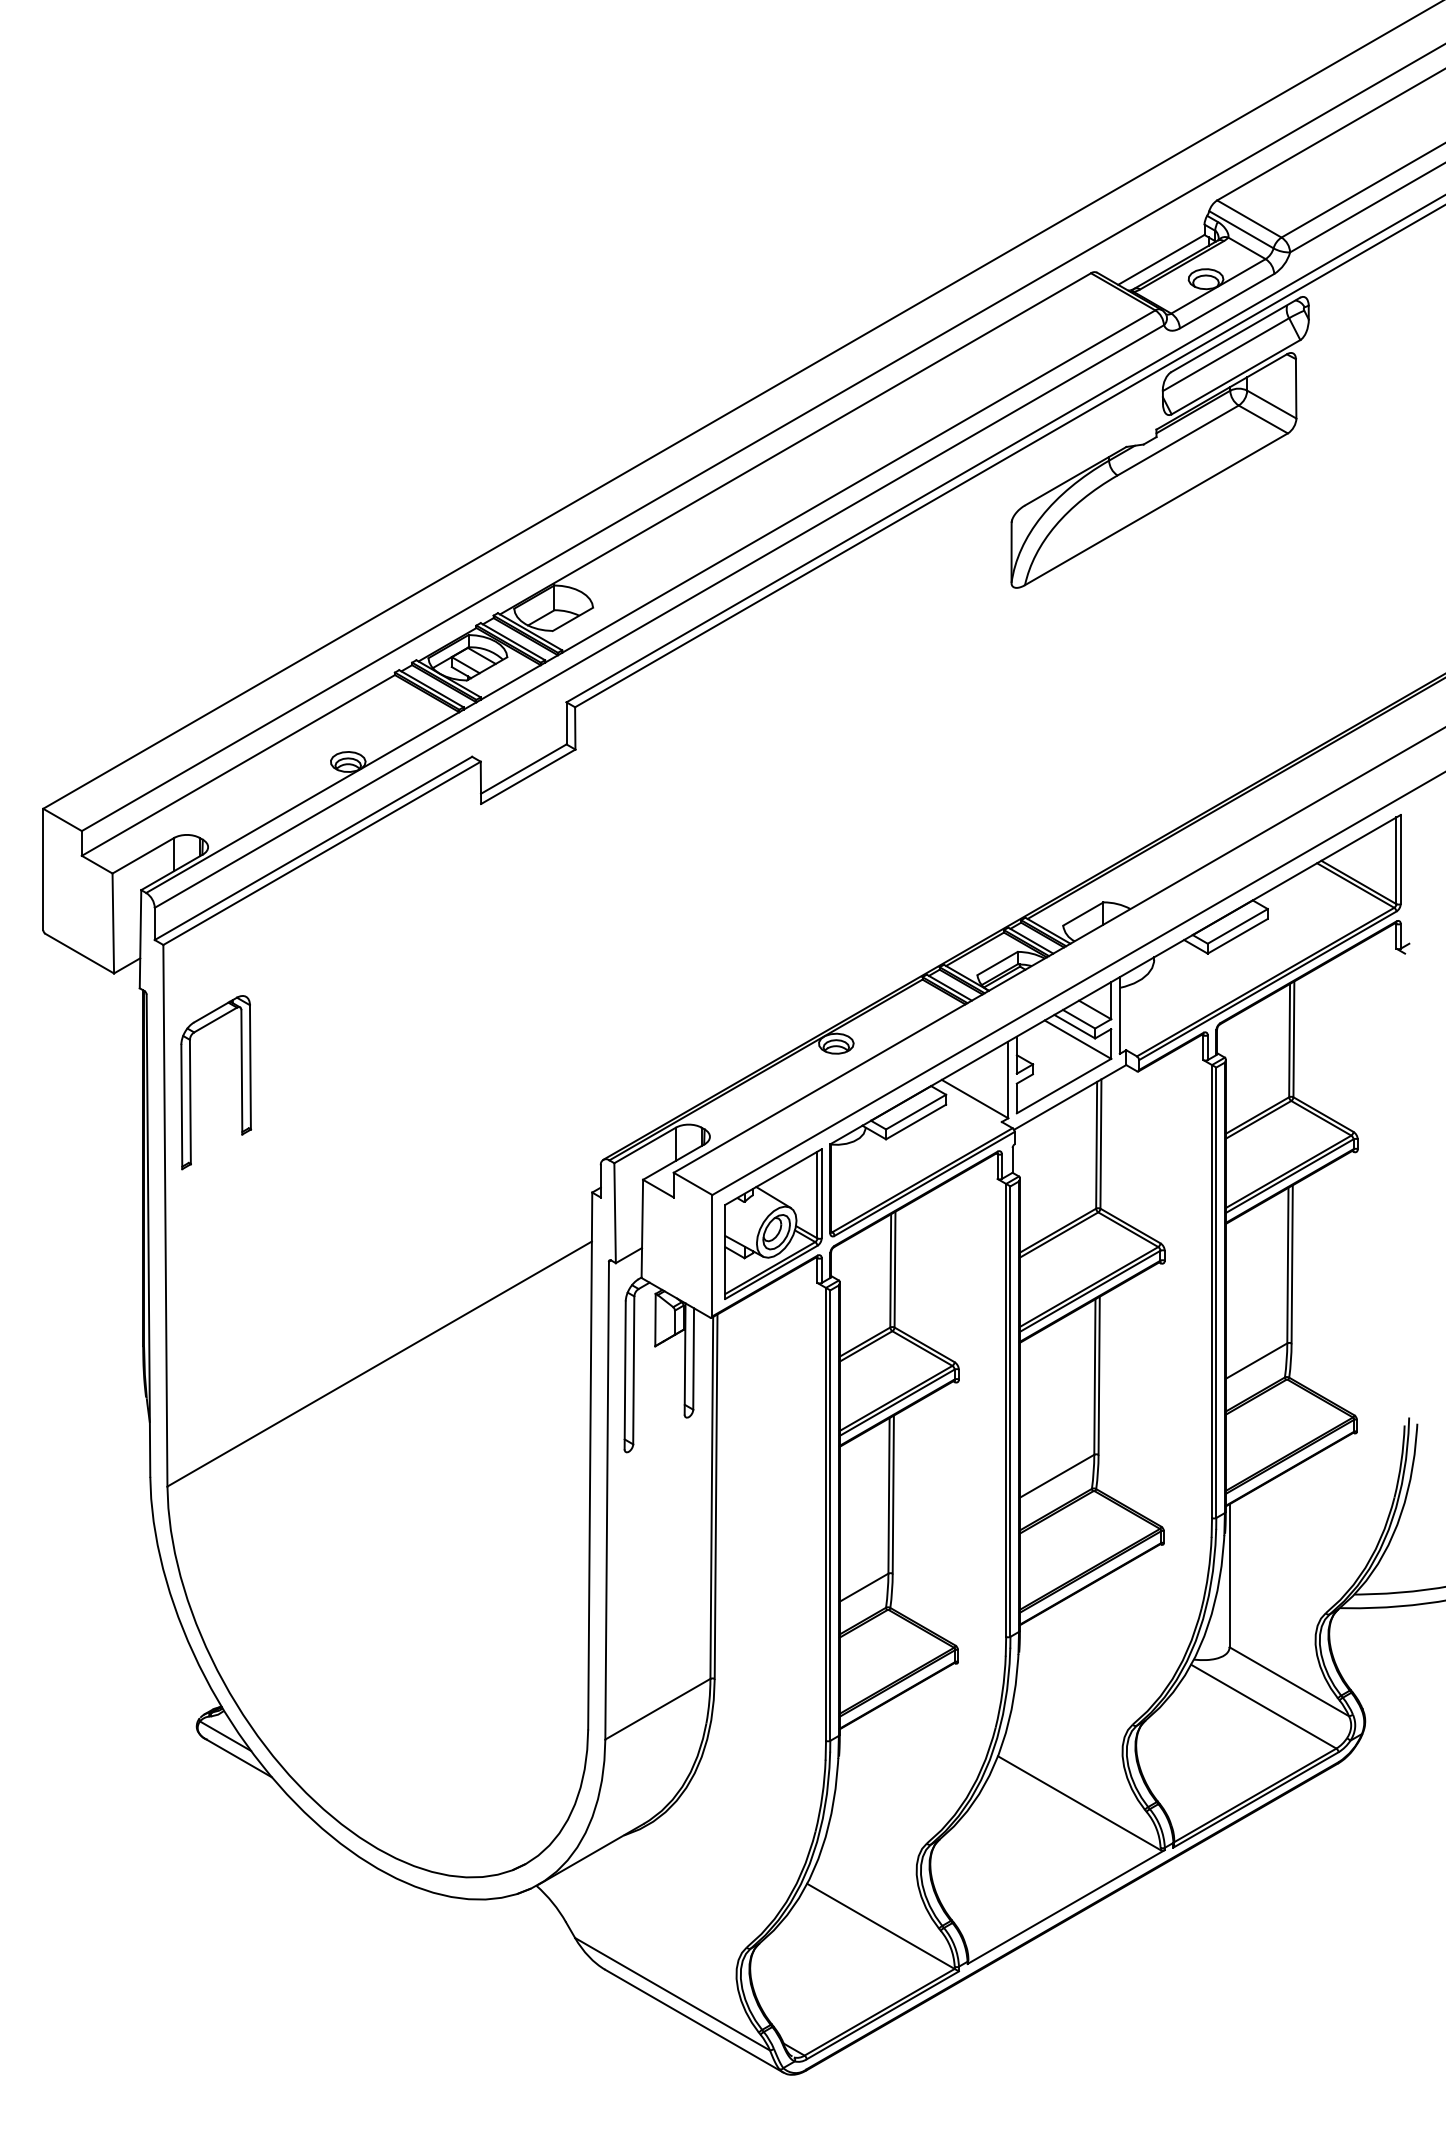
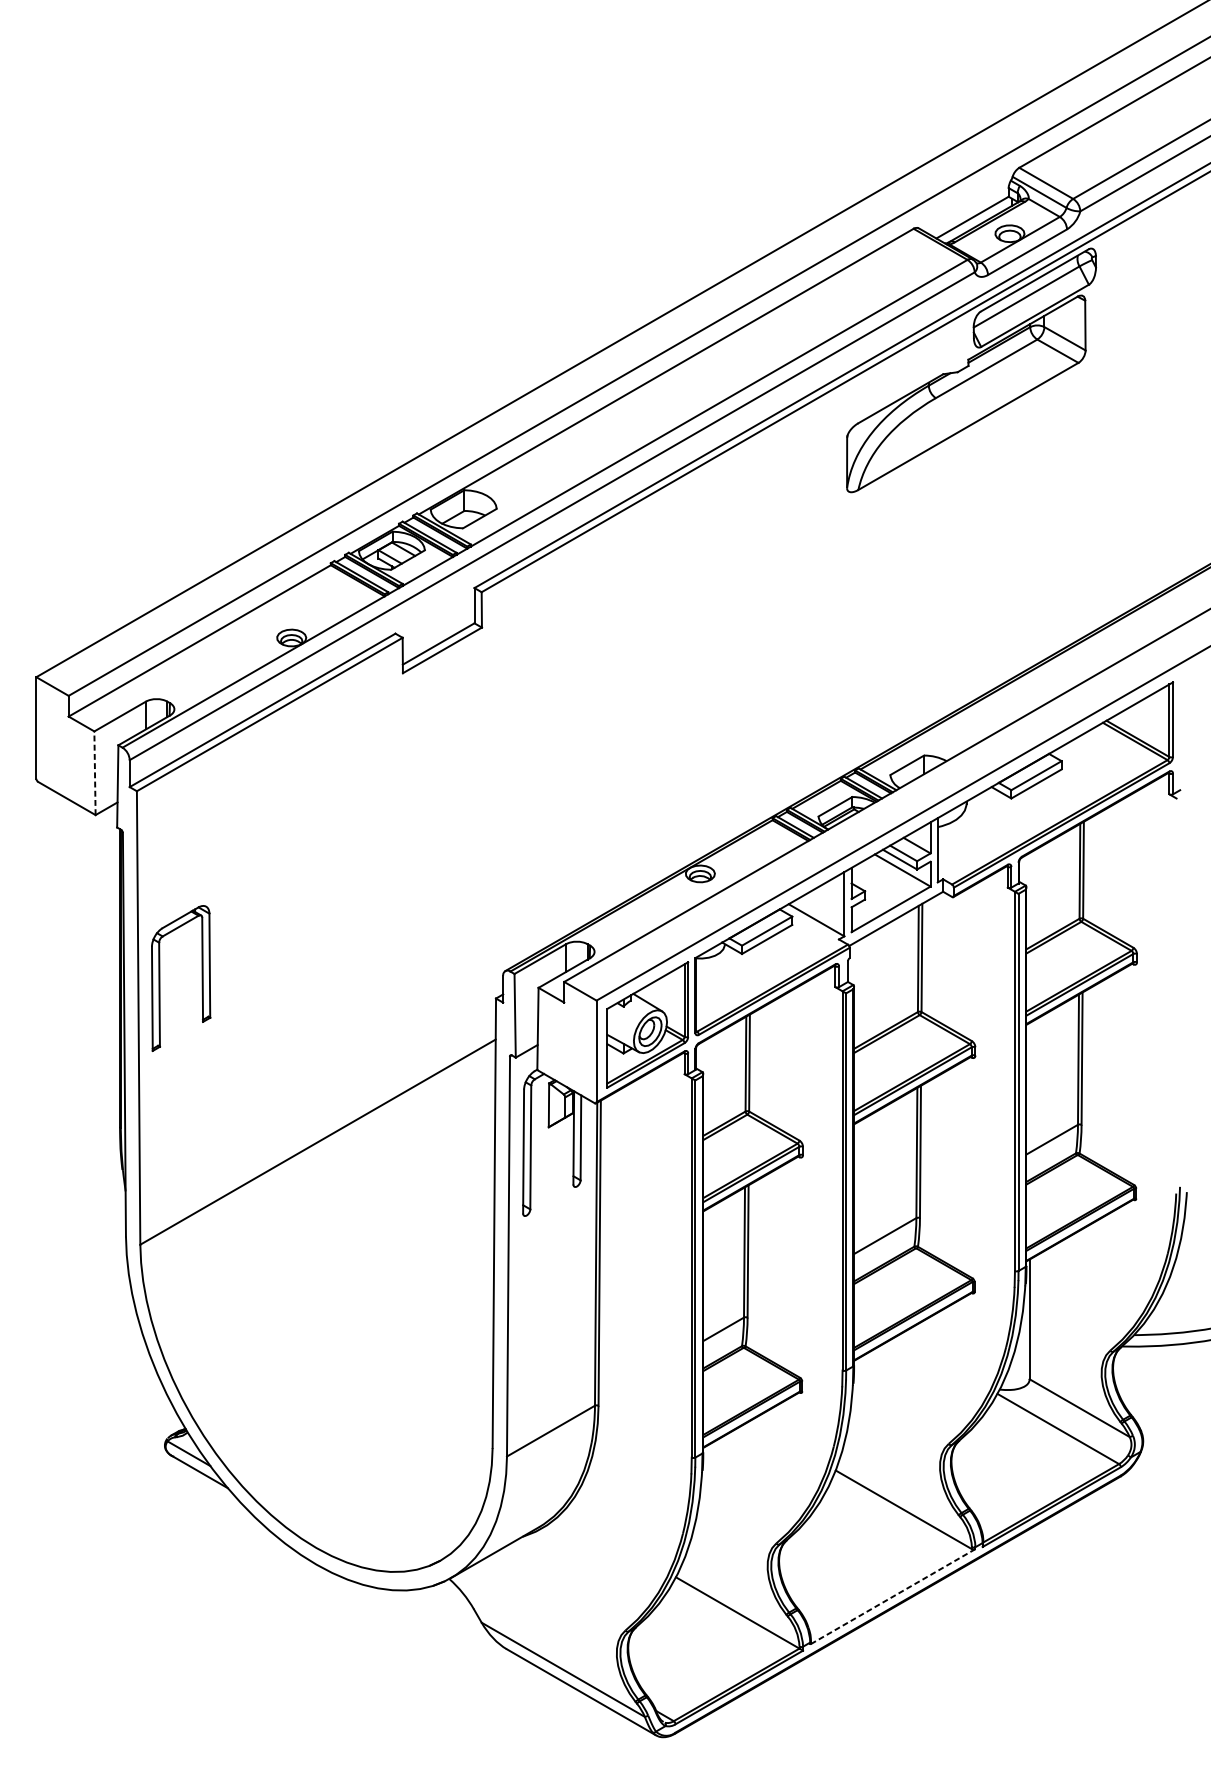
line: (113, 923) -> (95, 773), solid -> dashed
part: (191, 1082) -> (160, 978), moved
line: (1066, 1907) -> (893, 1597), solid -> dashed

